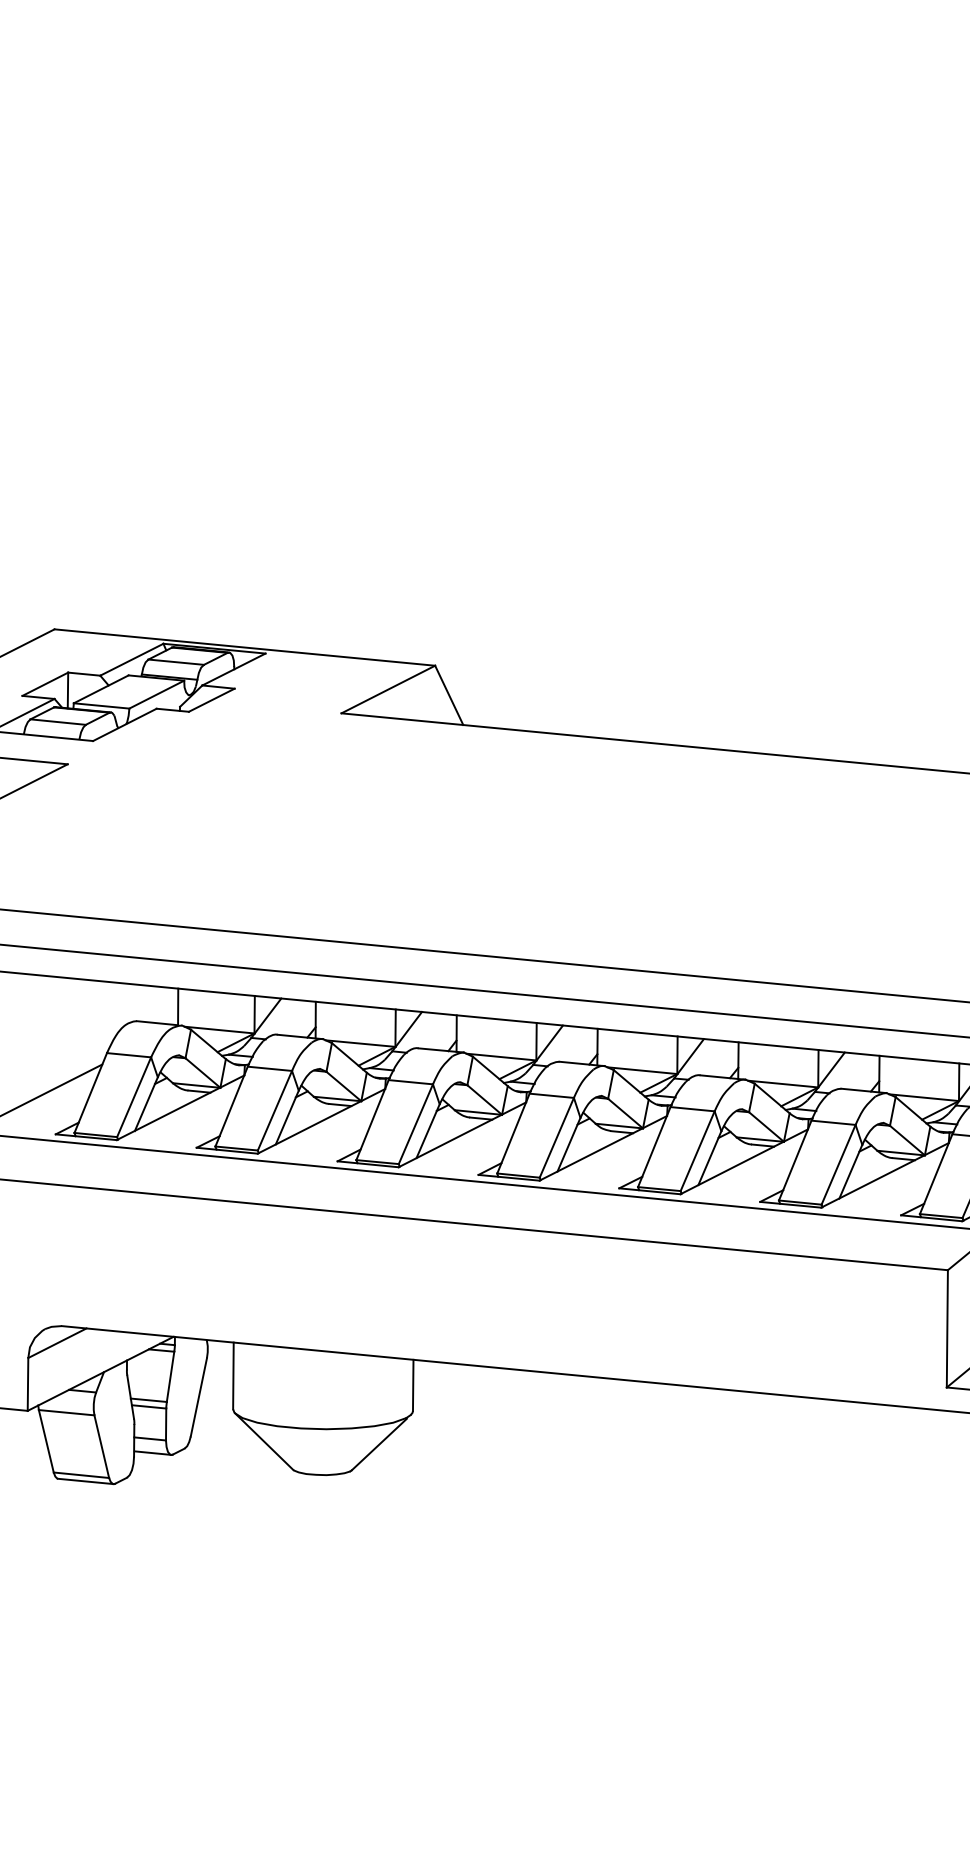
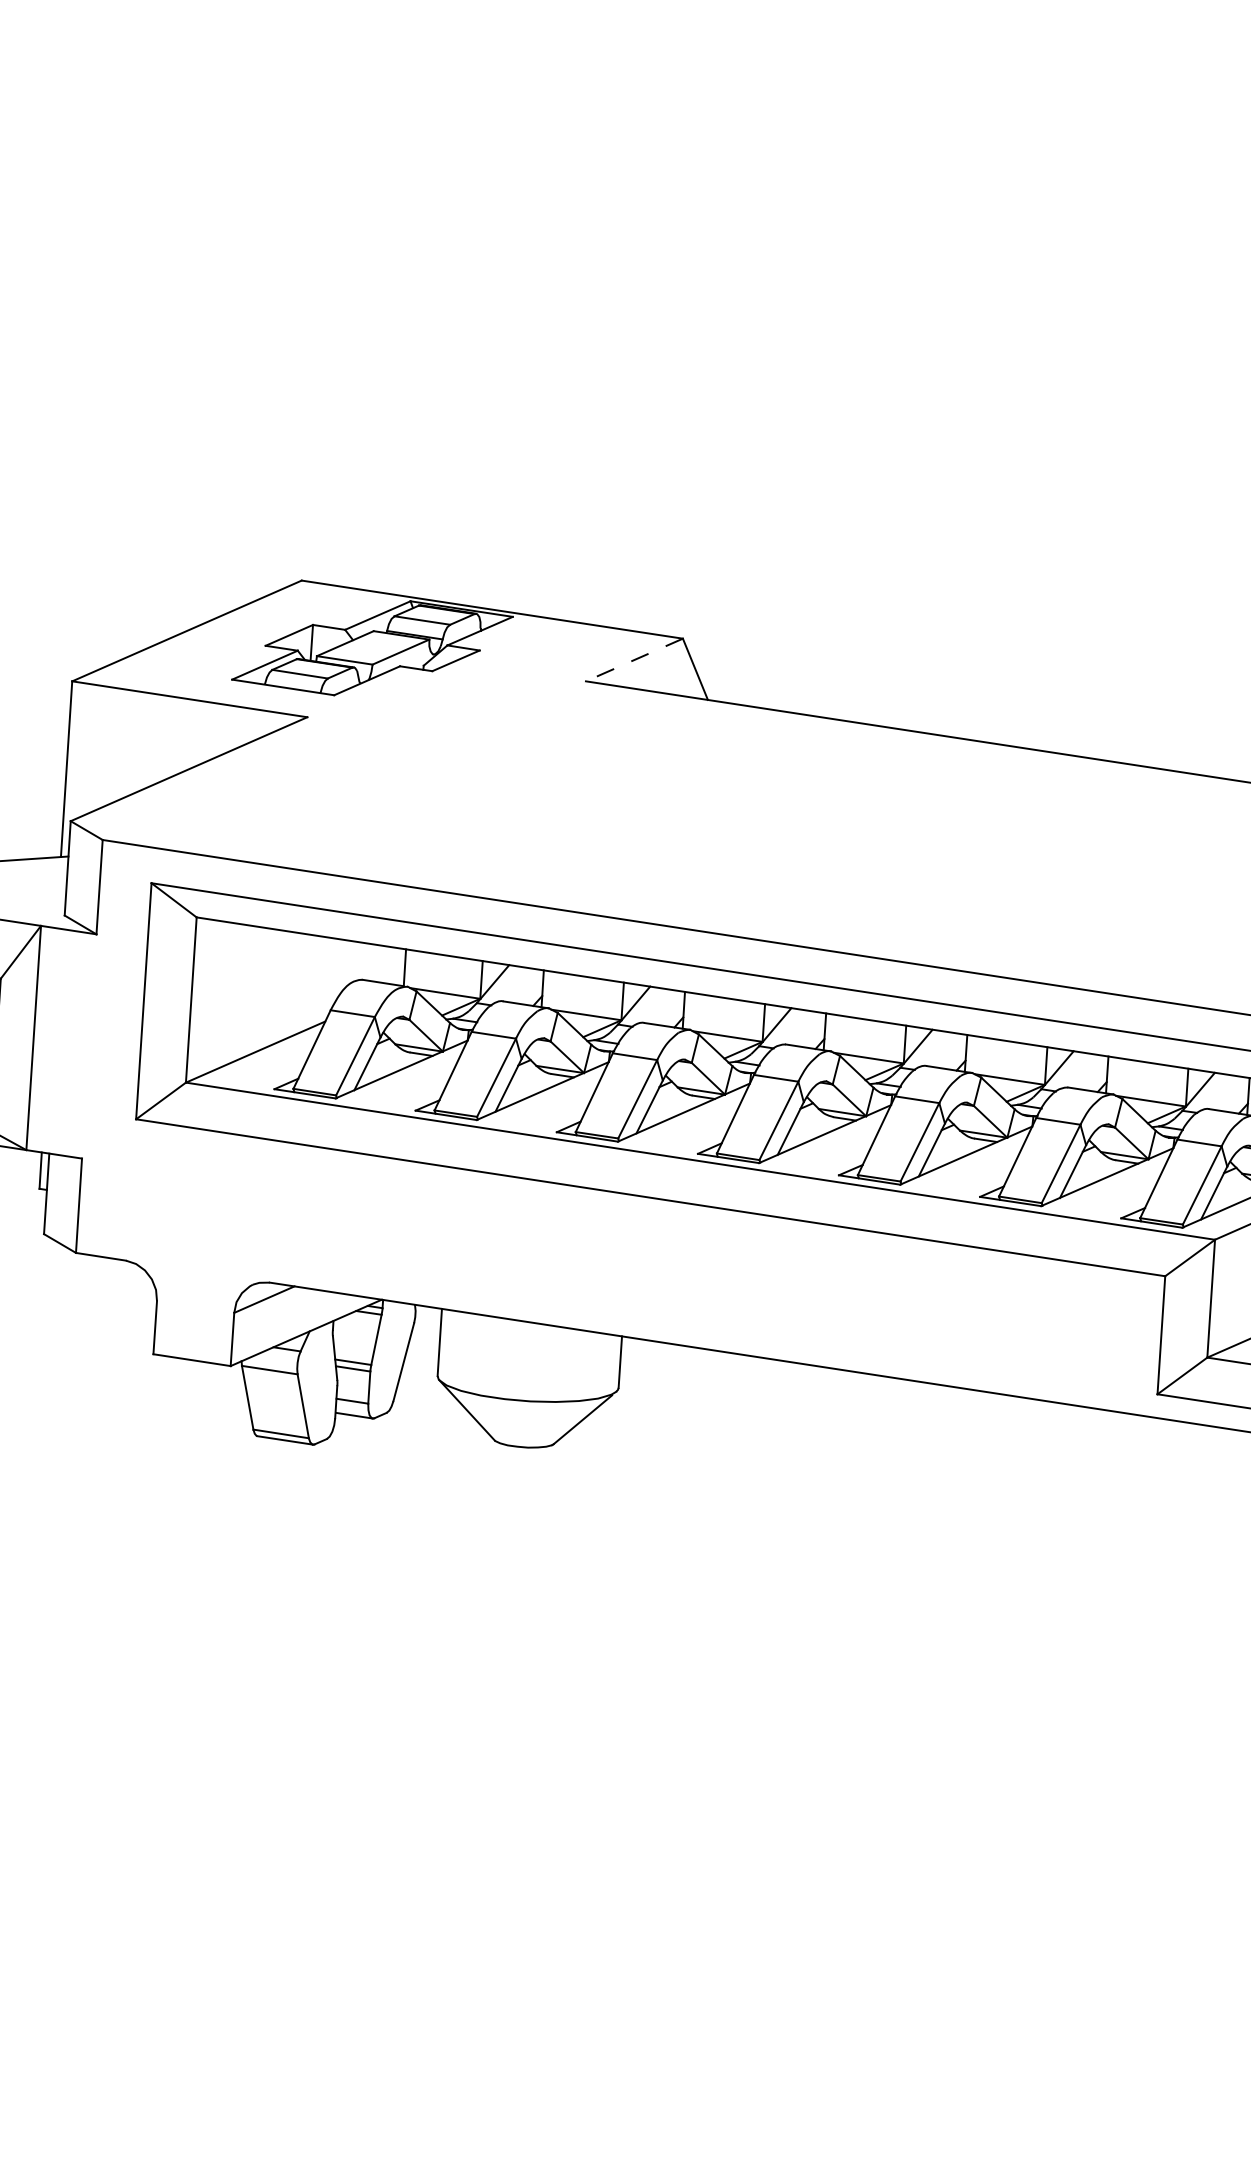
line: (388, 690) -> (634, 660), solid -> dashed

